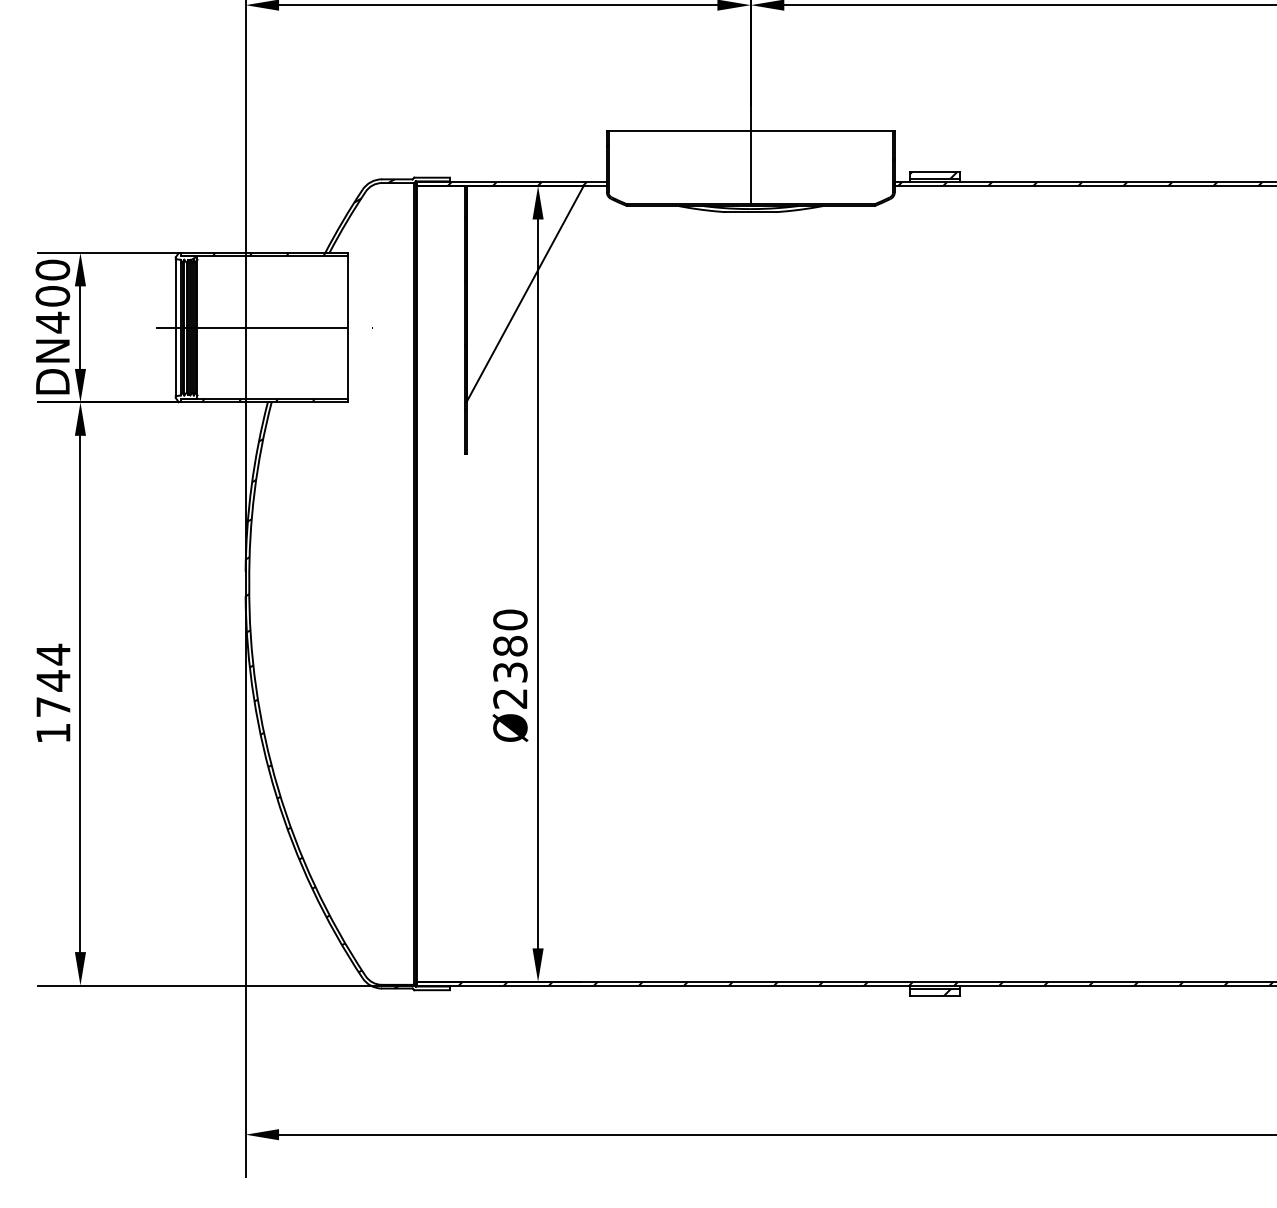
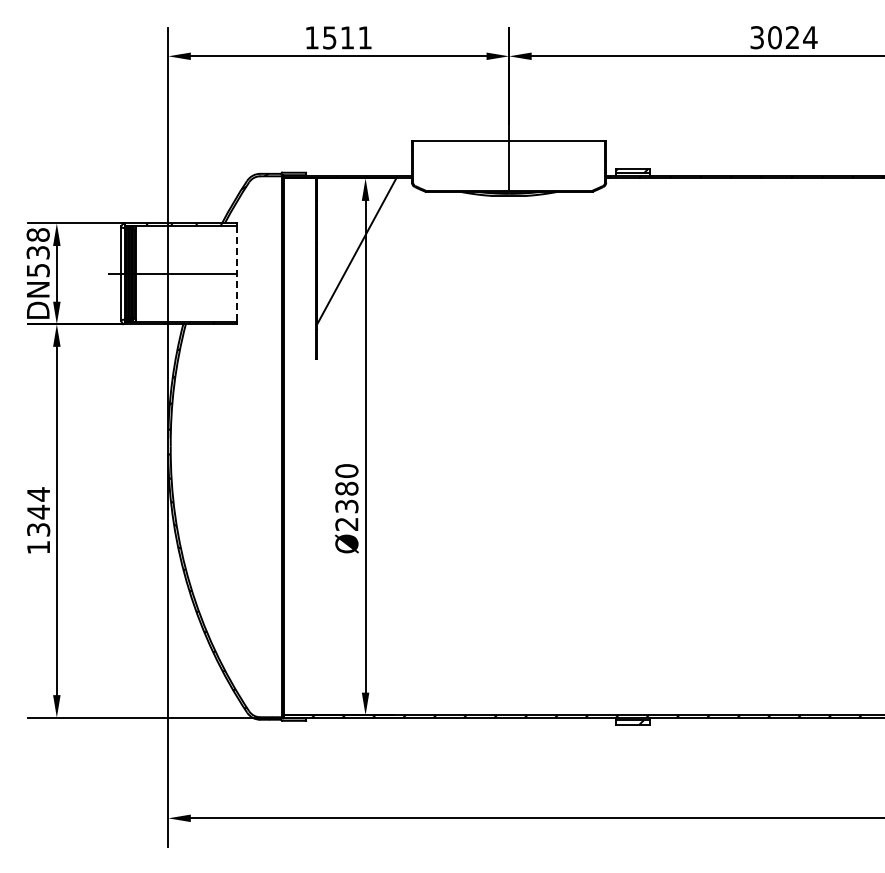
text: (51, 295) -> (37, 252), DN400 -> DN538
line: (348, 328) -> (237, 274), solid -> dashed
text: (53, 706) -> (38, 529), 1744 -> 1344

